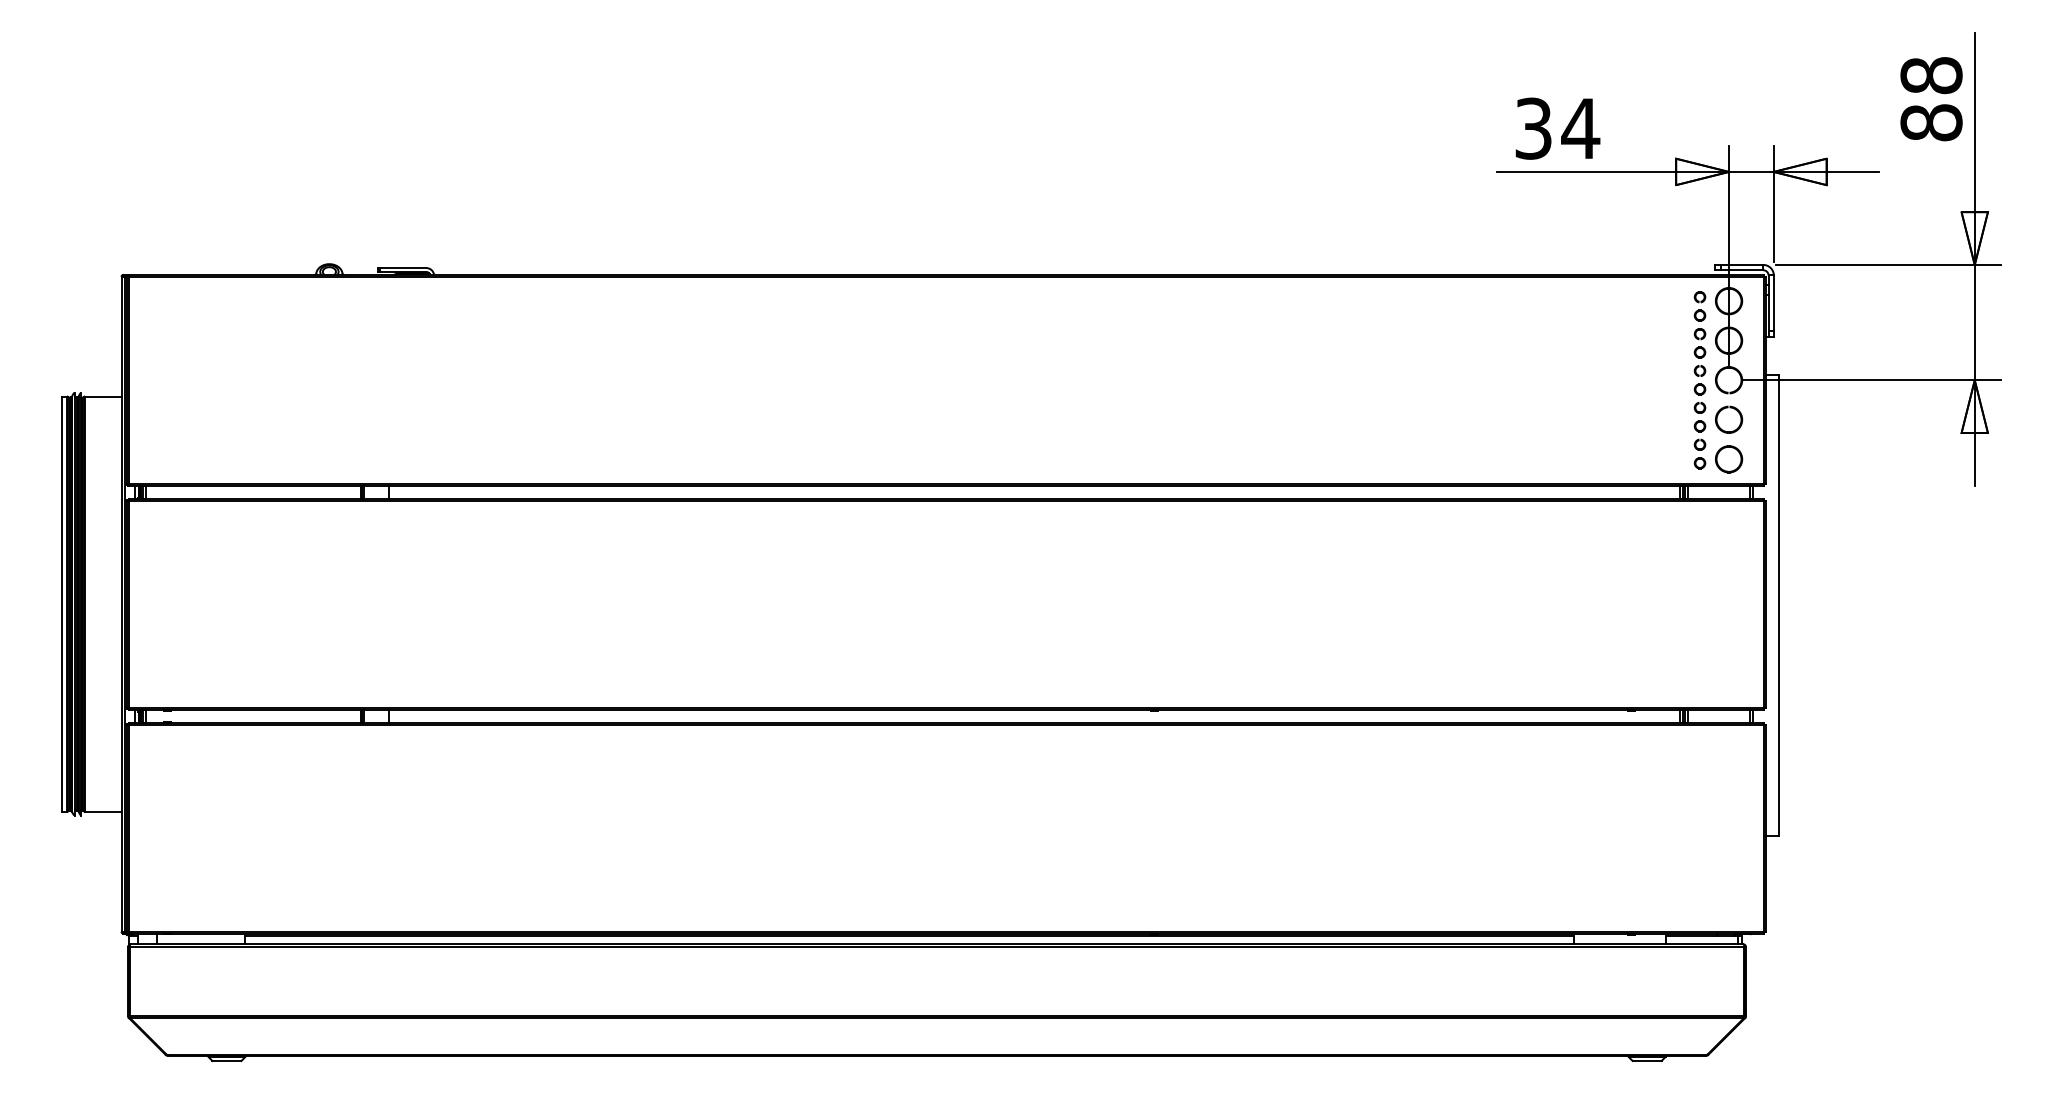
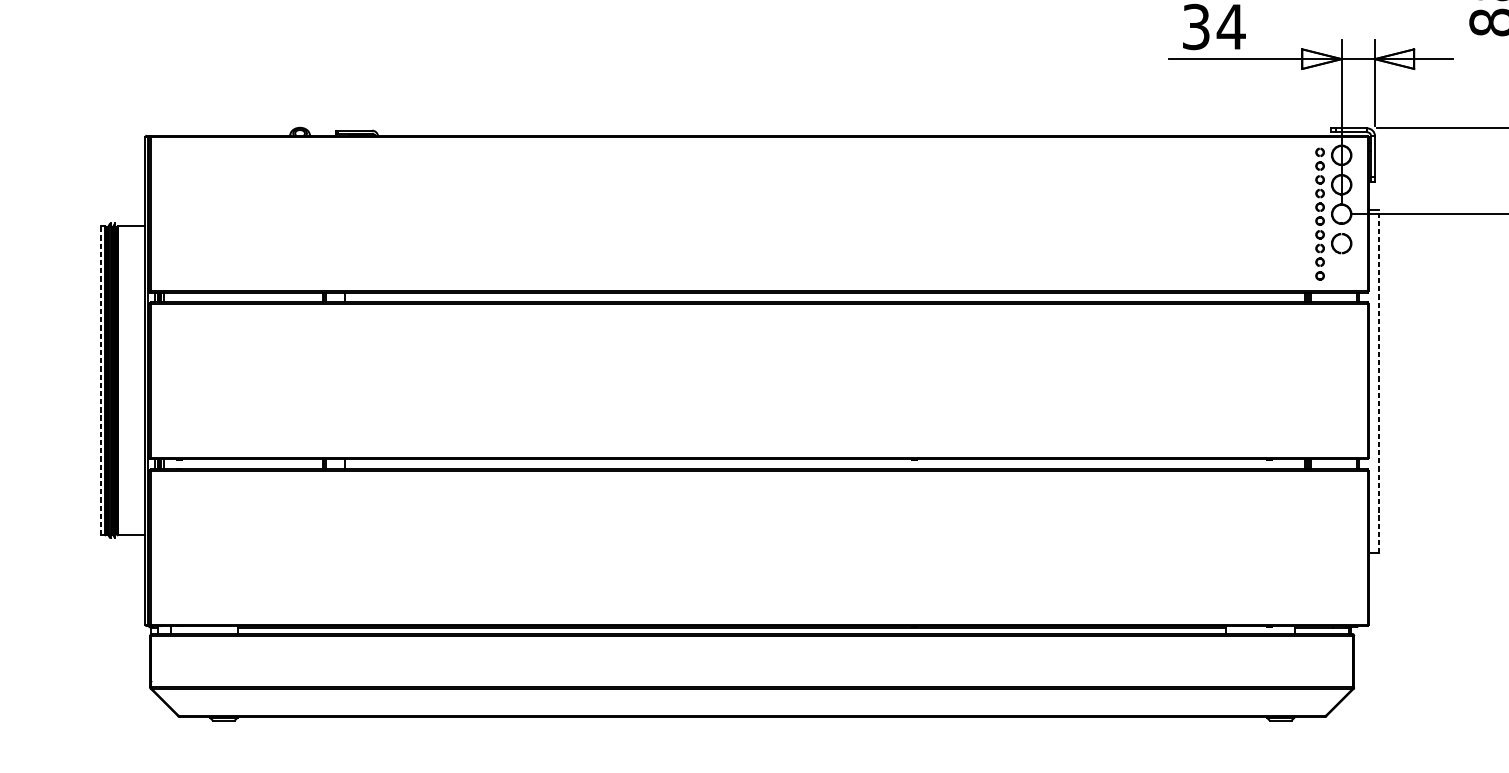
part: (1729, 459) -> (1342, 273), removed
line: (61, 604) -> (100, 381), solid -> dashed
line: (1779, 605) -> (1379, 381), solid -> dashed

